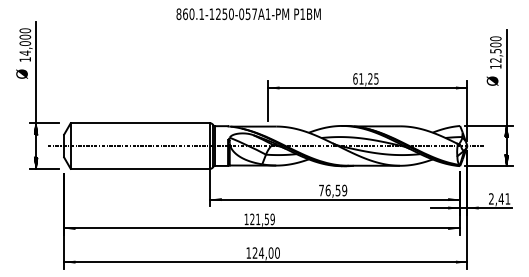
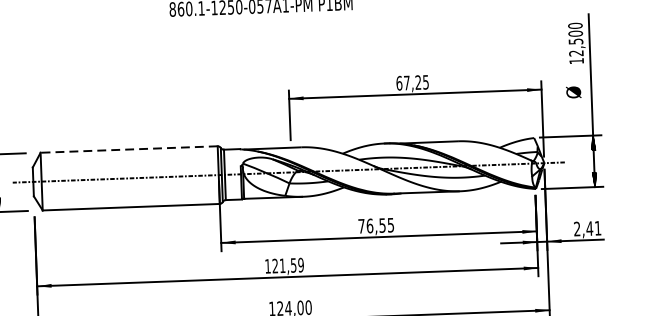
text: (361, 78) -> (407, 82), 61,25 -> 67,25
text: (492, 80) -> (573, 91), moved
line: (140, 123) -> (129, 149), solid -> dashed
text: (344, 189) -> (390, 223), 76,59 -> 76,55

